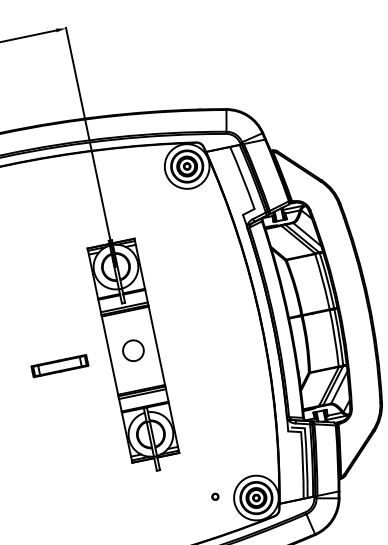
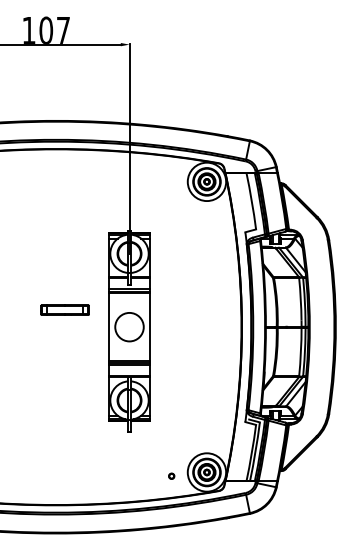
circle: (133, 351) -> (129, 327), size x1.6
part: (59, 365) -> (64, 309), moved
part: (214, 496) -> (171, 475), moved

